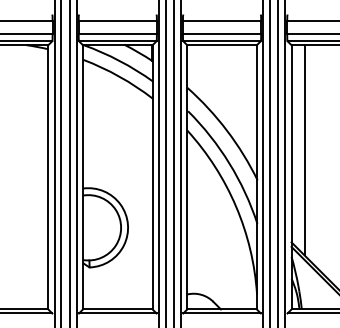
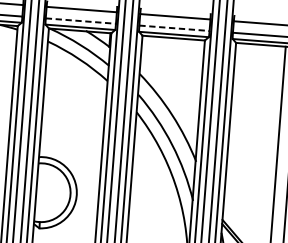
line: (118, 34) -> (81, 21), solid -> dashed
line: (222, 34) -> (174, 28), solid -> dashed
line: (304, 150) -> (240, 138), removed

